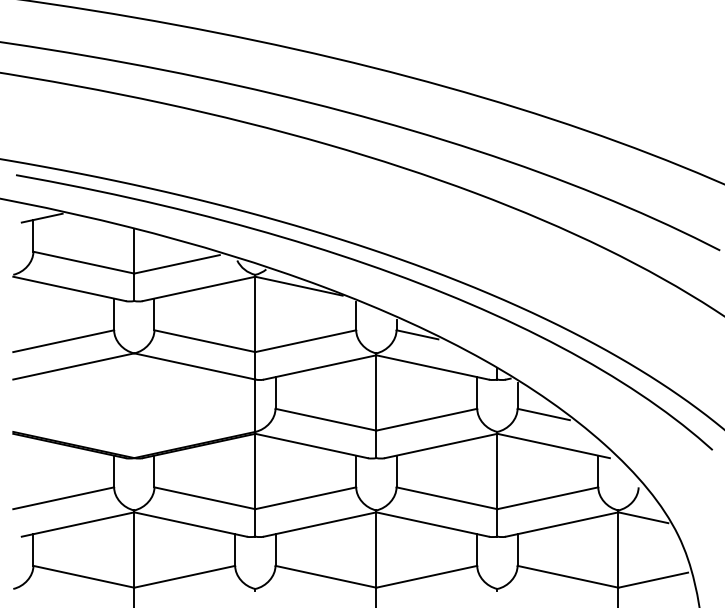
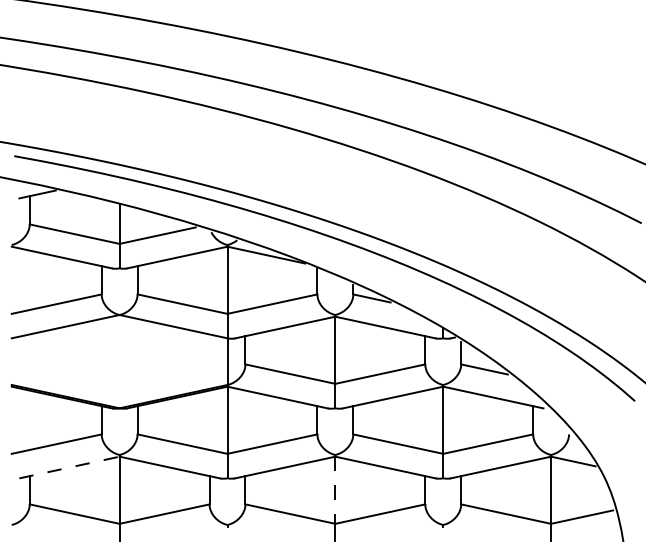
line: (78, 524) -> (69, 467), solid -> dashed
line: (376, 550) -> (335, 490), solid -> dashed

